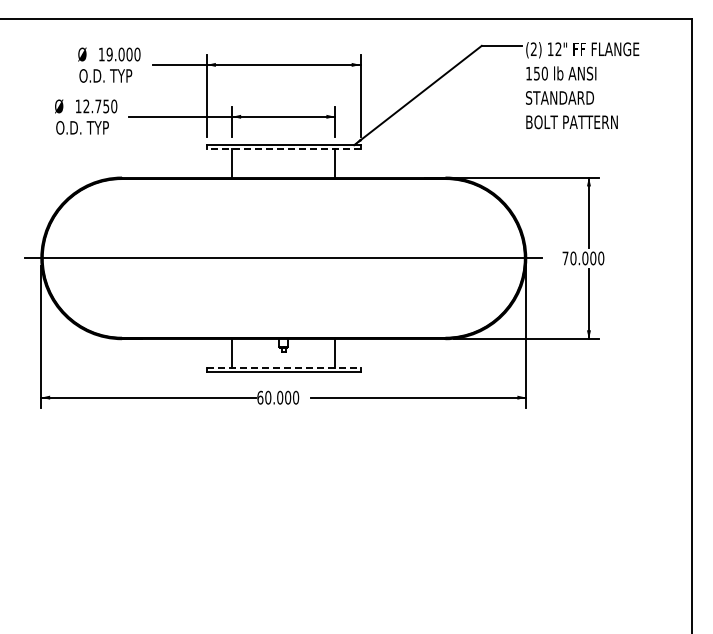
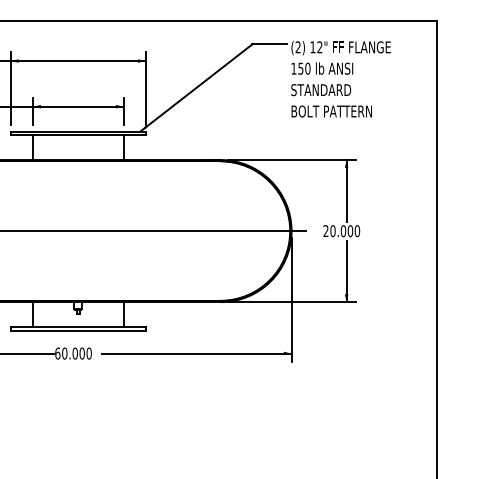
line: (283, 149) -> (78, 135), dashed -> solid
text: (565, 258) -> (326, 231), 70.000 -> 20.000
line: (283, 367) -> (78, 327), dashed -> solid

